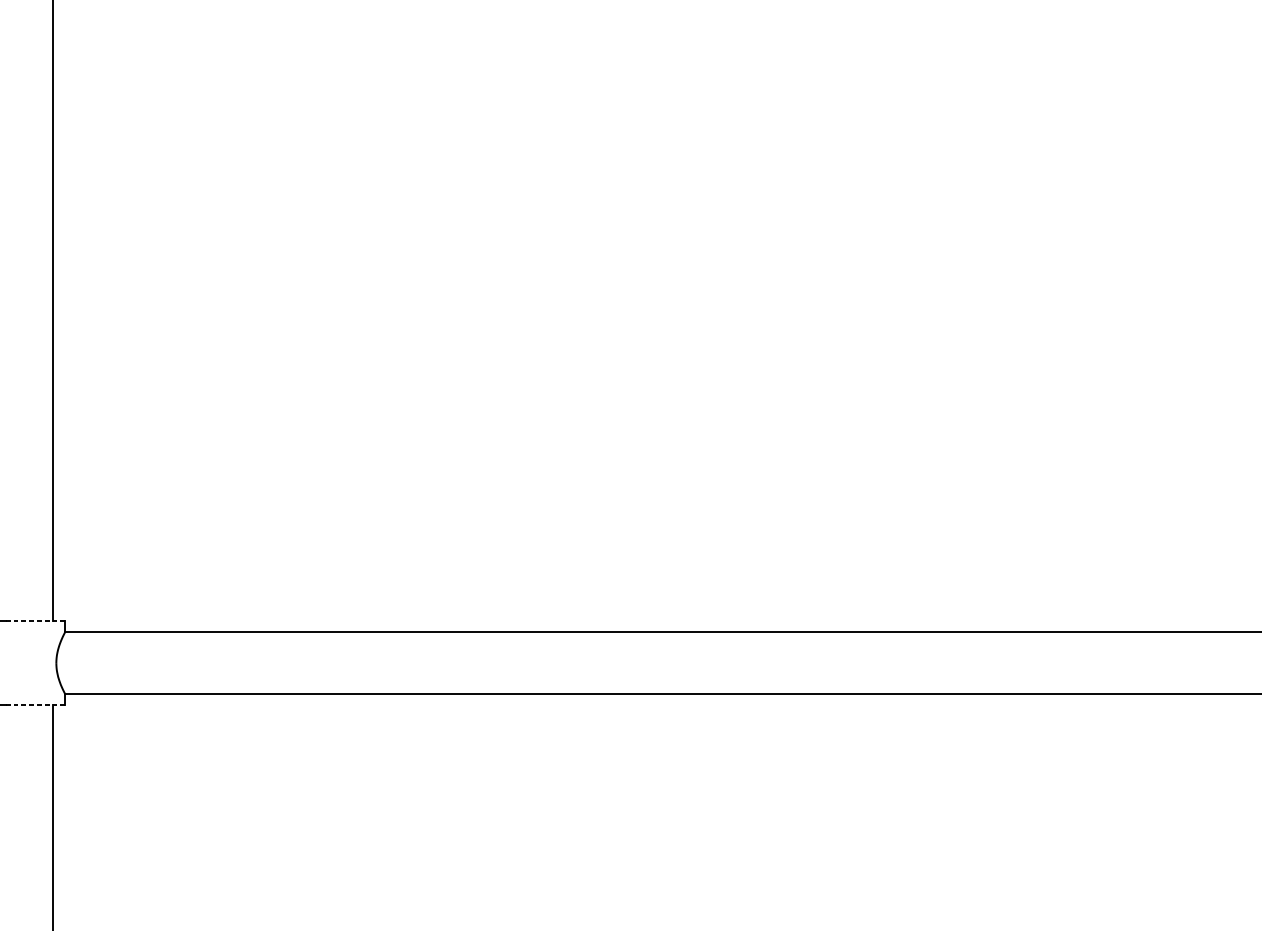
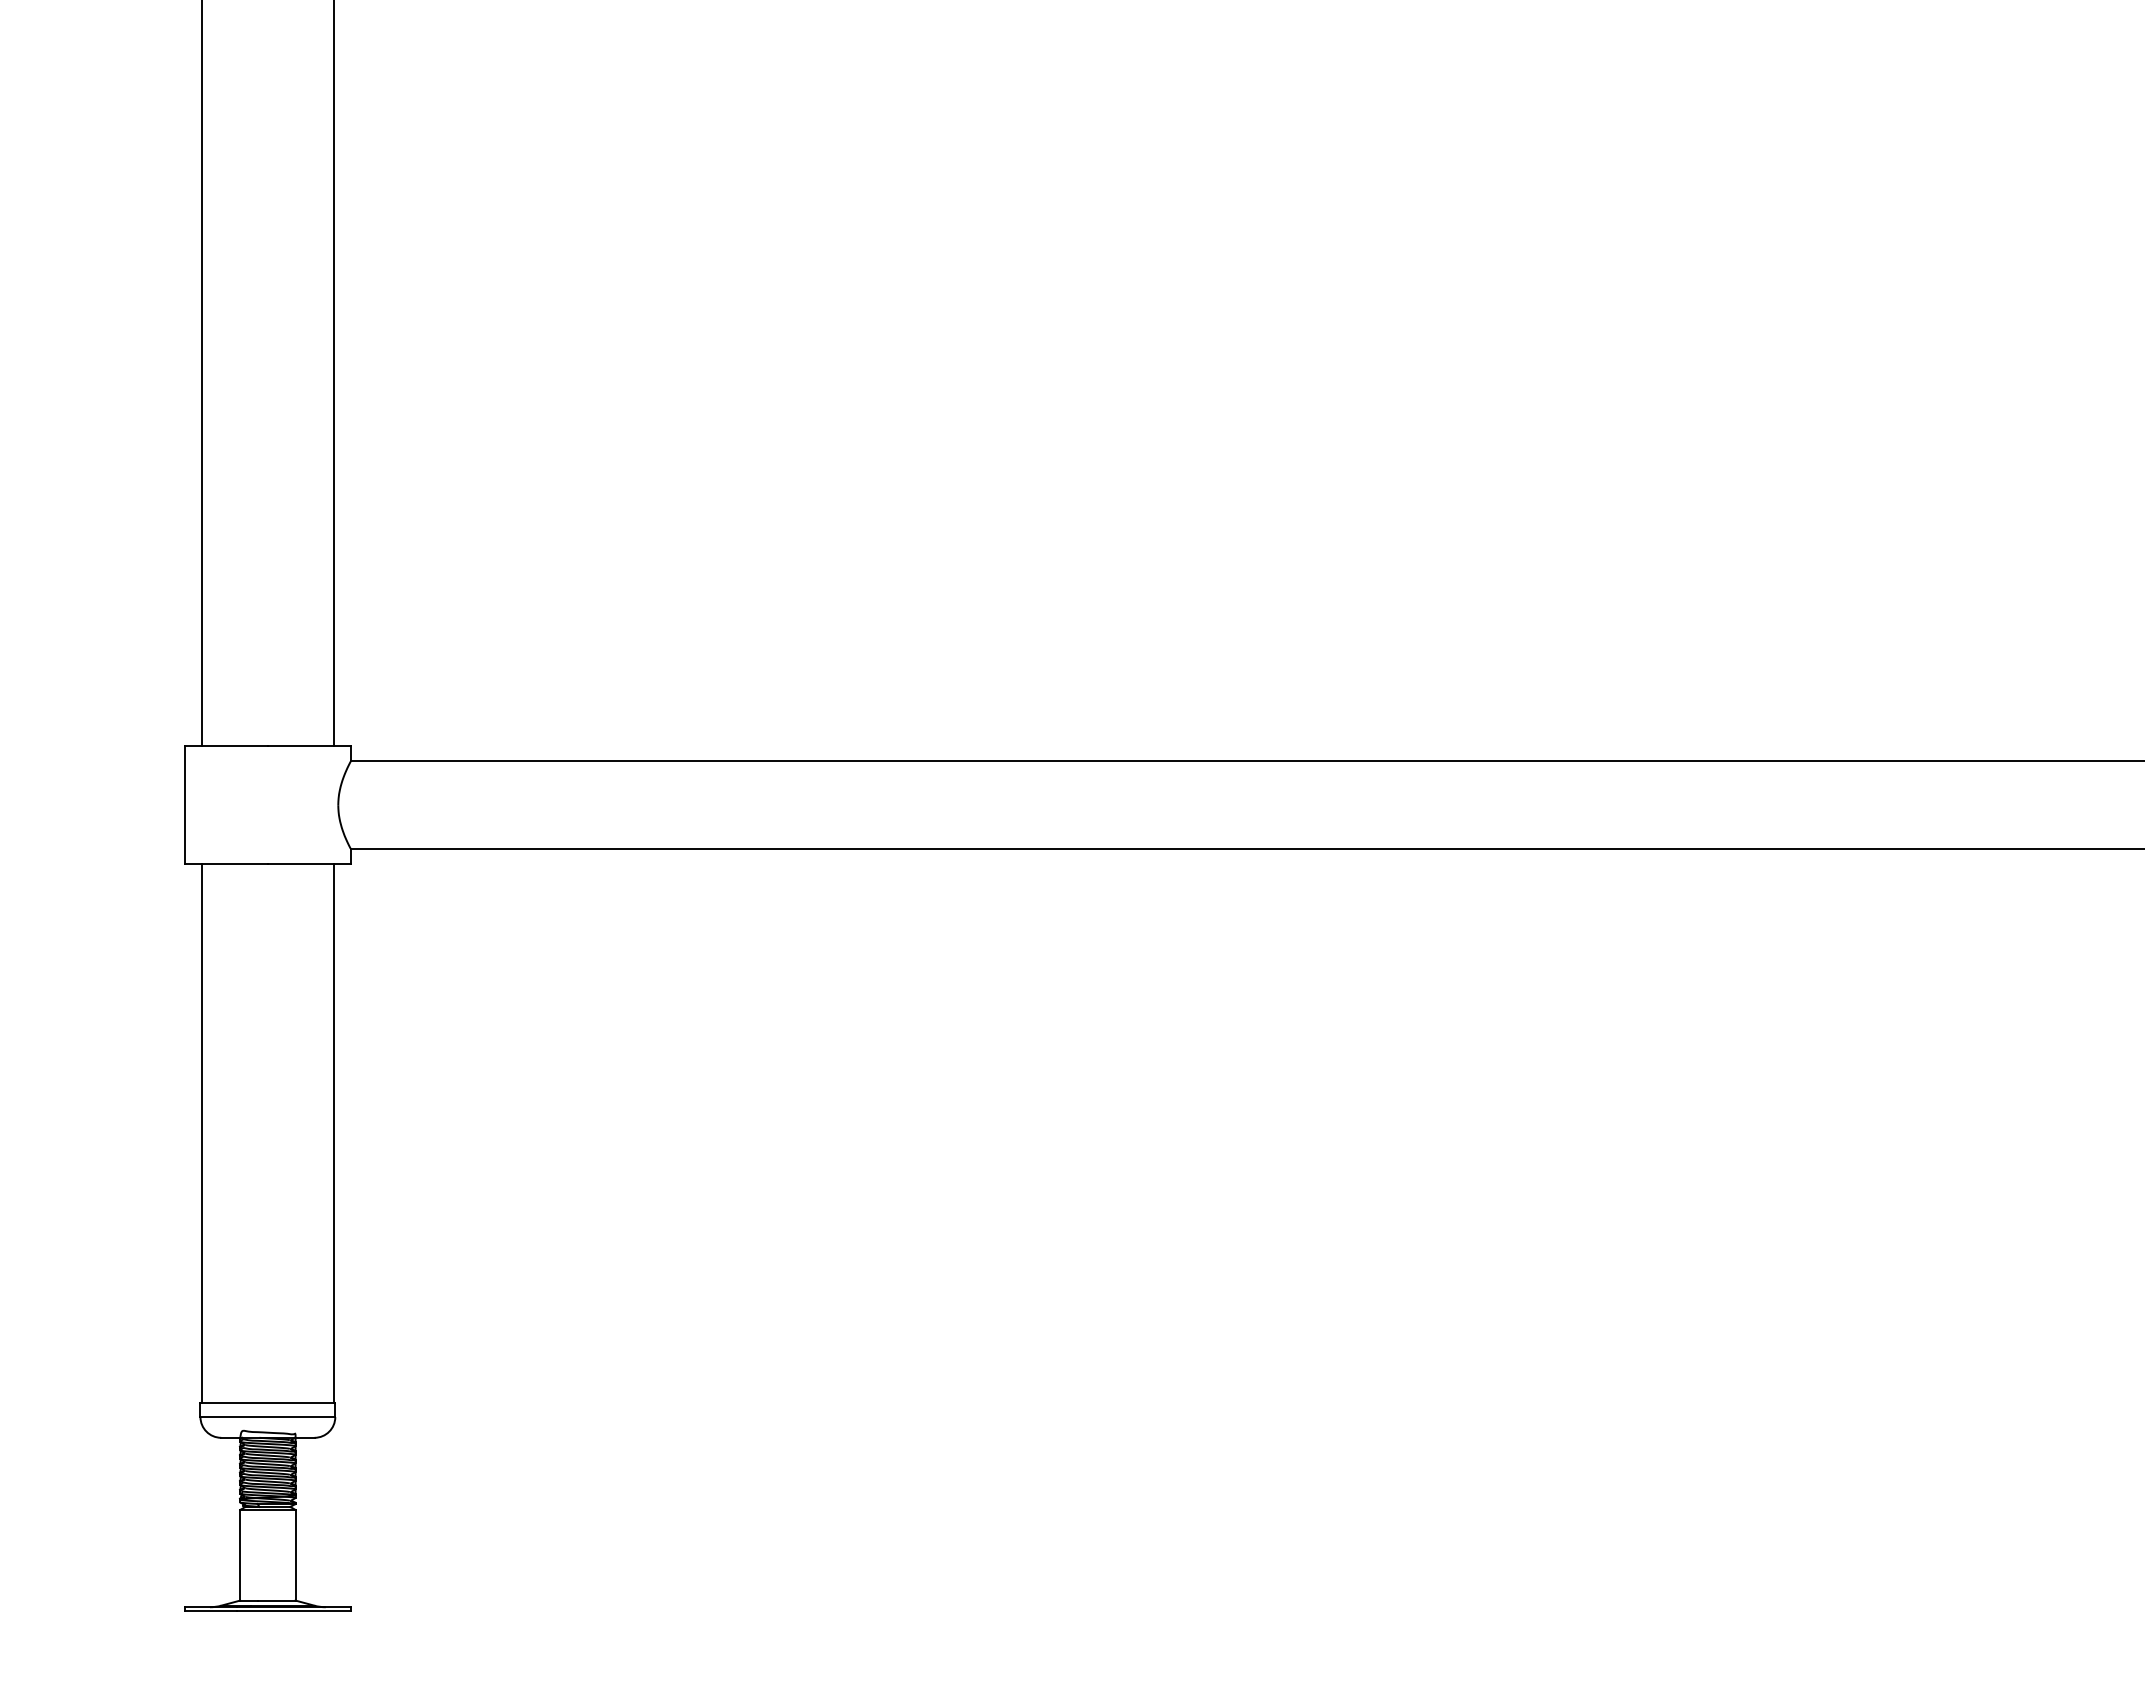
line: (35, 621) -> (308, 746), dashed -> solid
line: (35, 704) -> (308, 863), dashed -> solid

